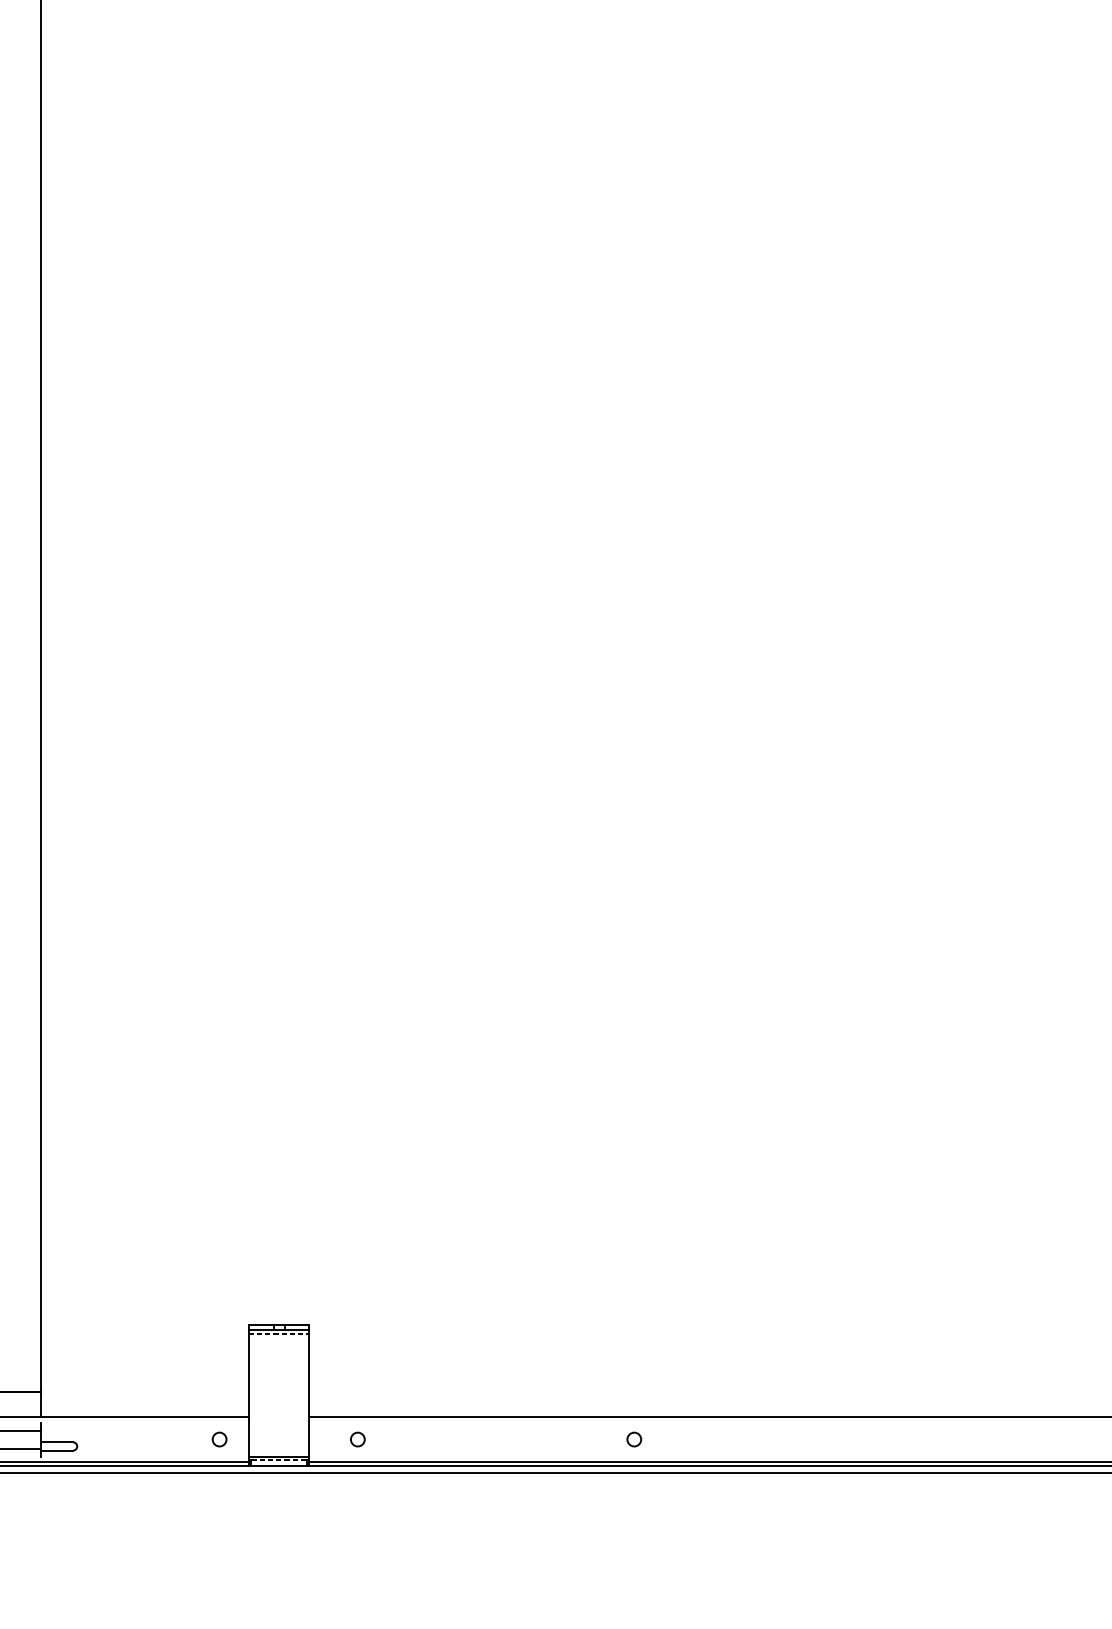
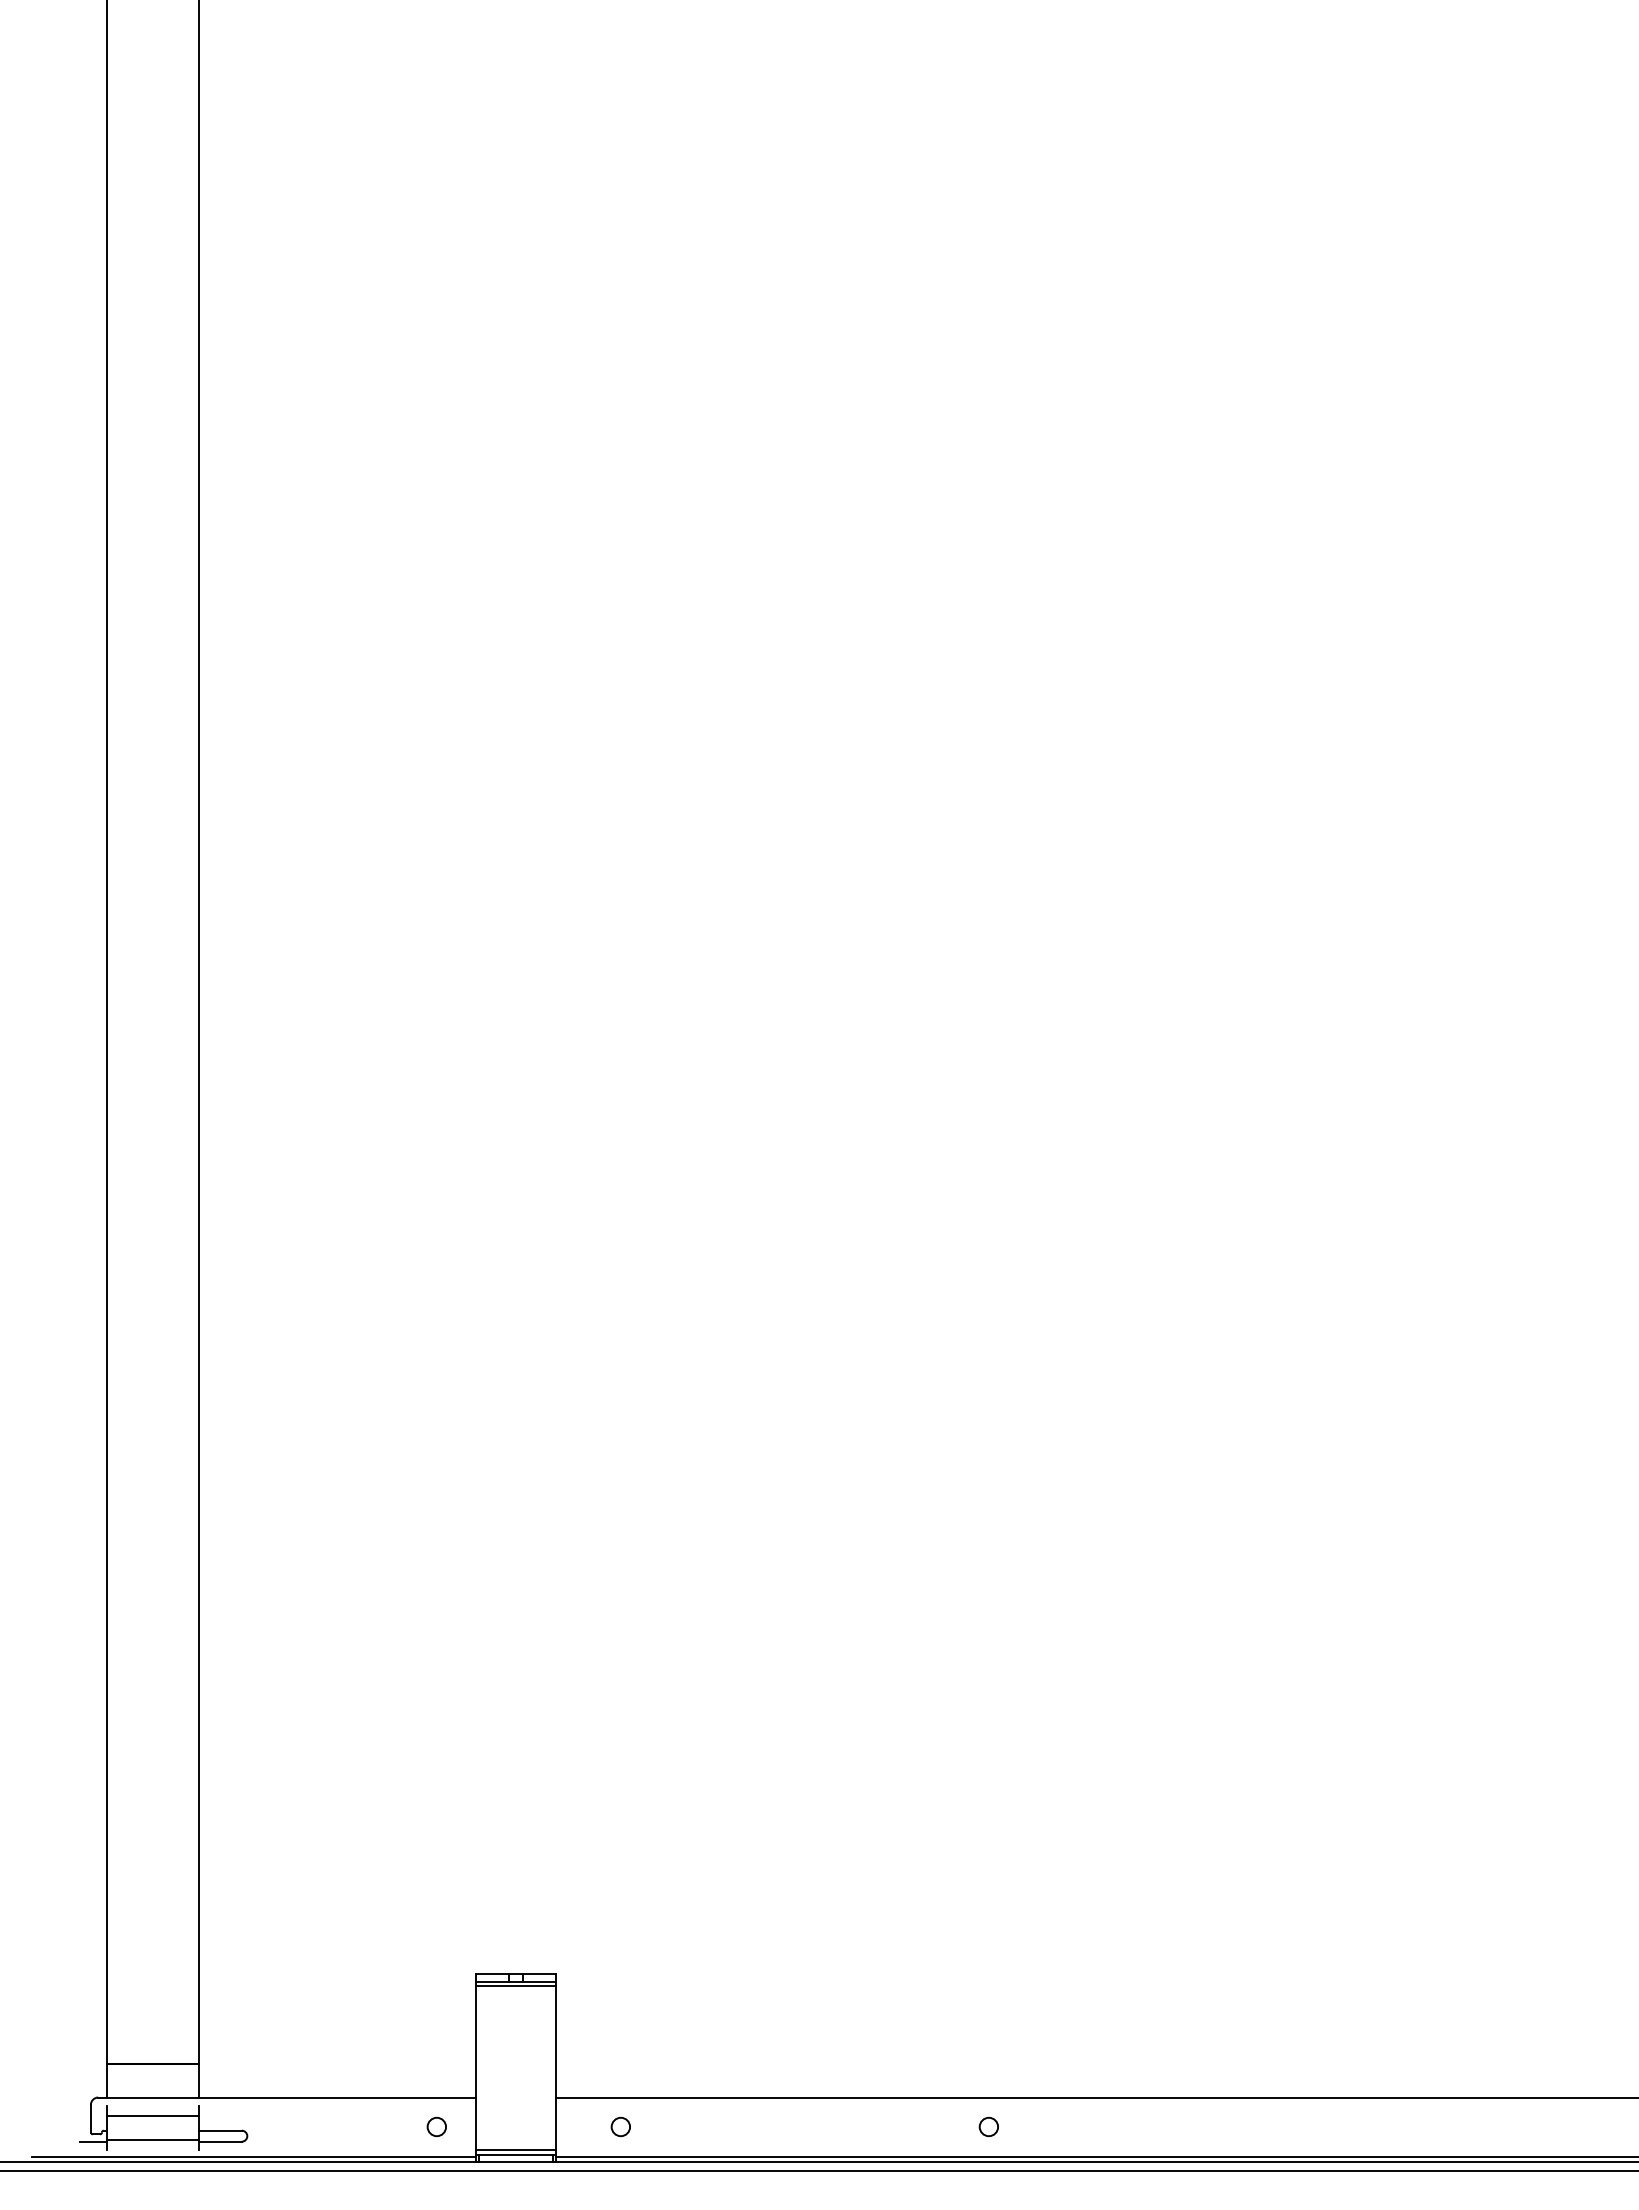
line: (279, 1334) -> (516, 1986), dashed -> solid
line: (278, 1460) -> (515, 2154), dashed -> solid

